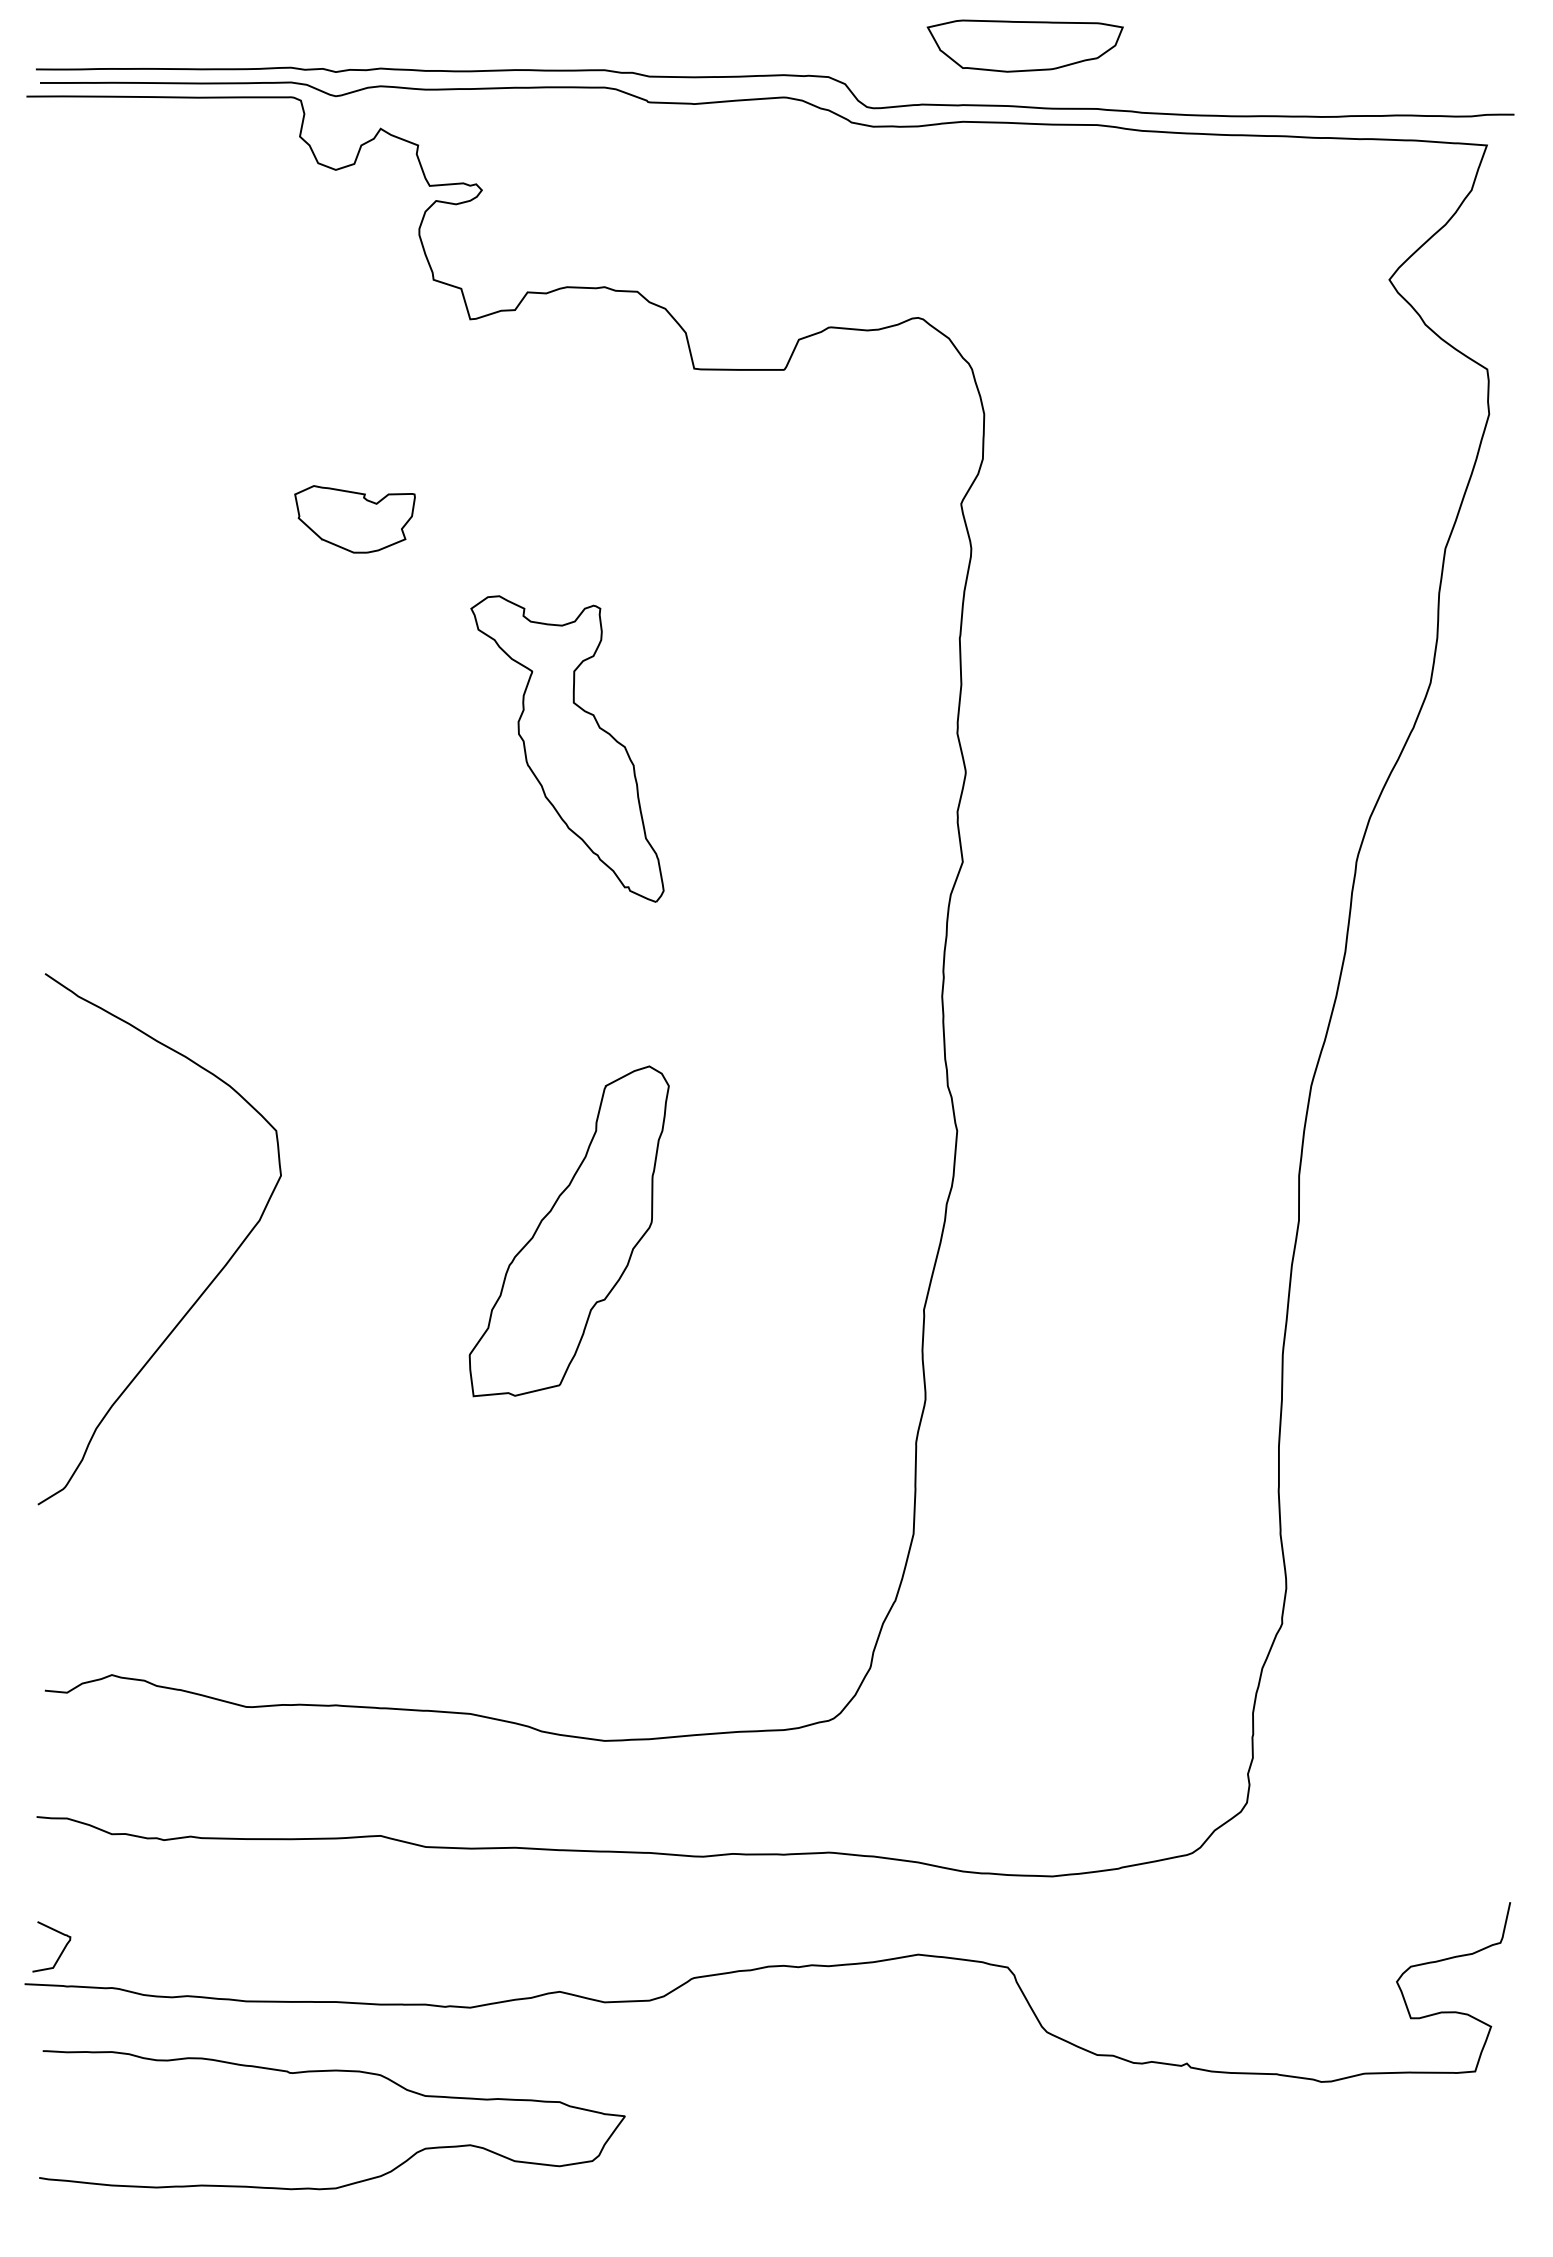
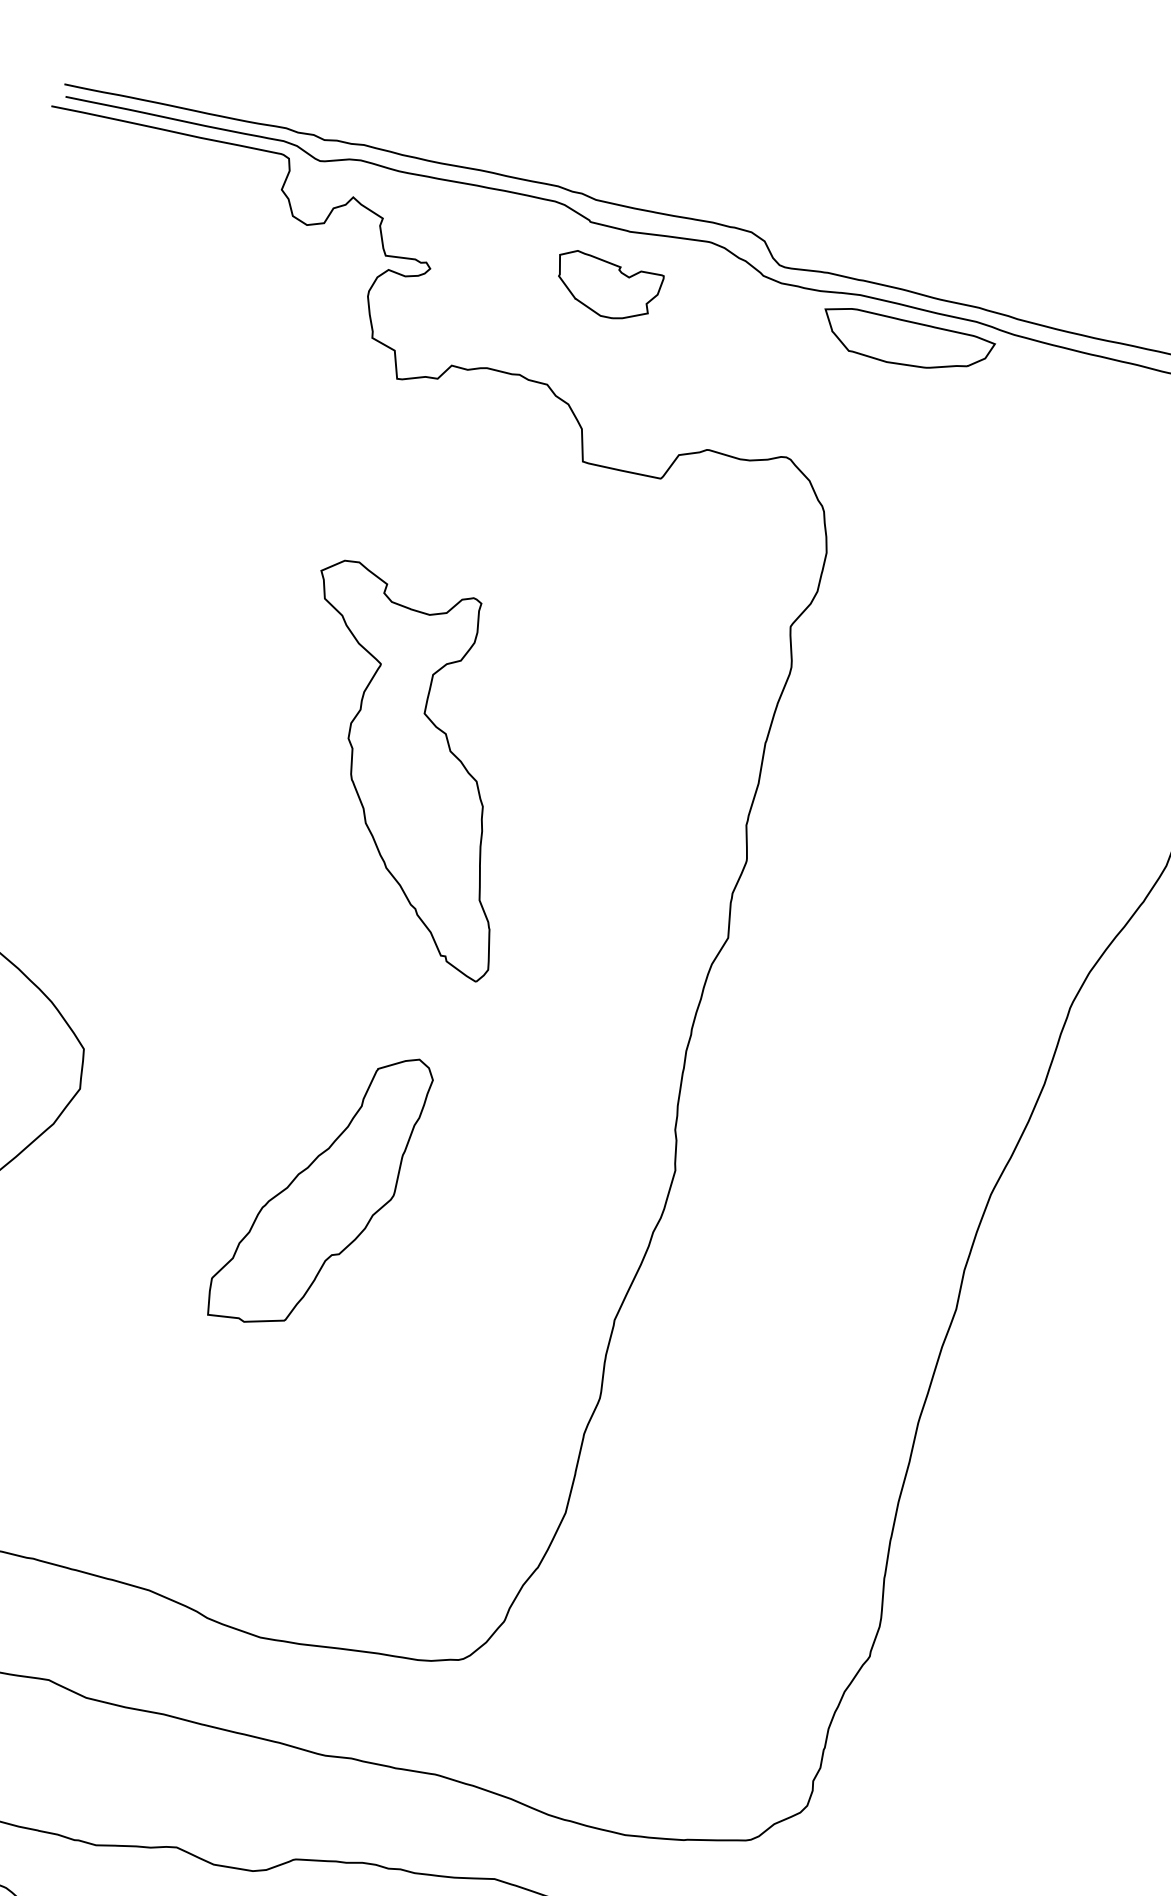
part: (1024, 45) -> (906, 342), moved
part: (354, 519) -> (607, 287), moved
part: (567, 748) -> (405, 768), size x1.43

